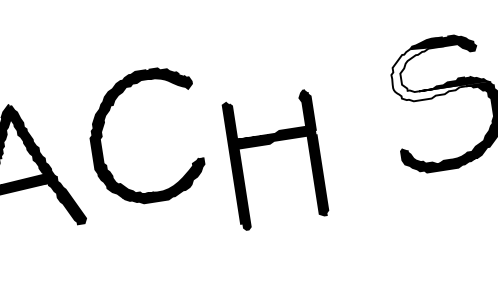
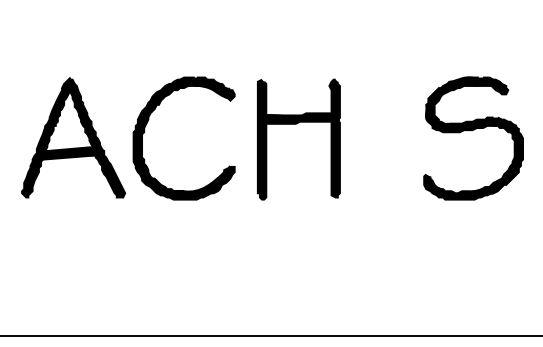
fill: (438, 70) -> (470, 107), added
part: (102, 135) -> (145, 131), moved
part: (270, 144) -> (296, 124), moved

